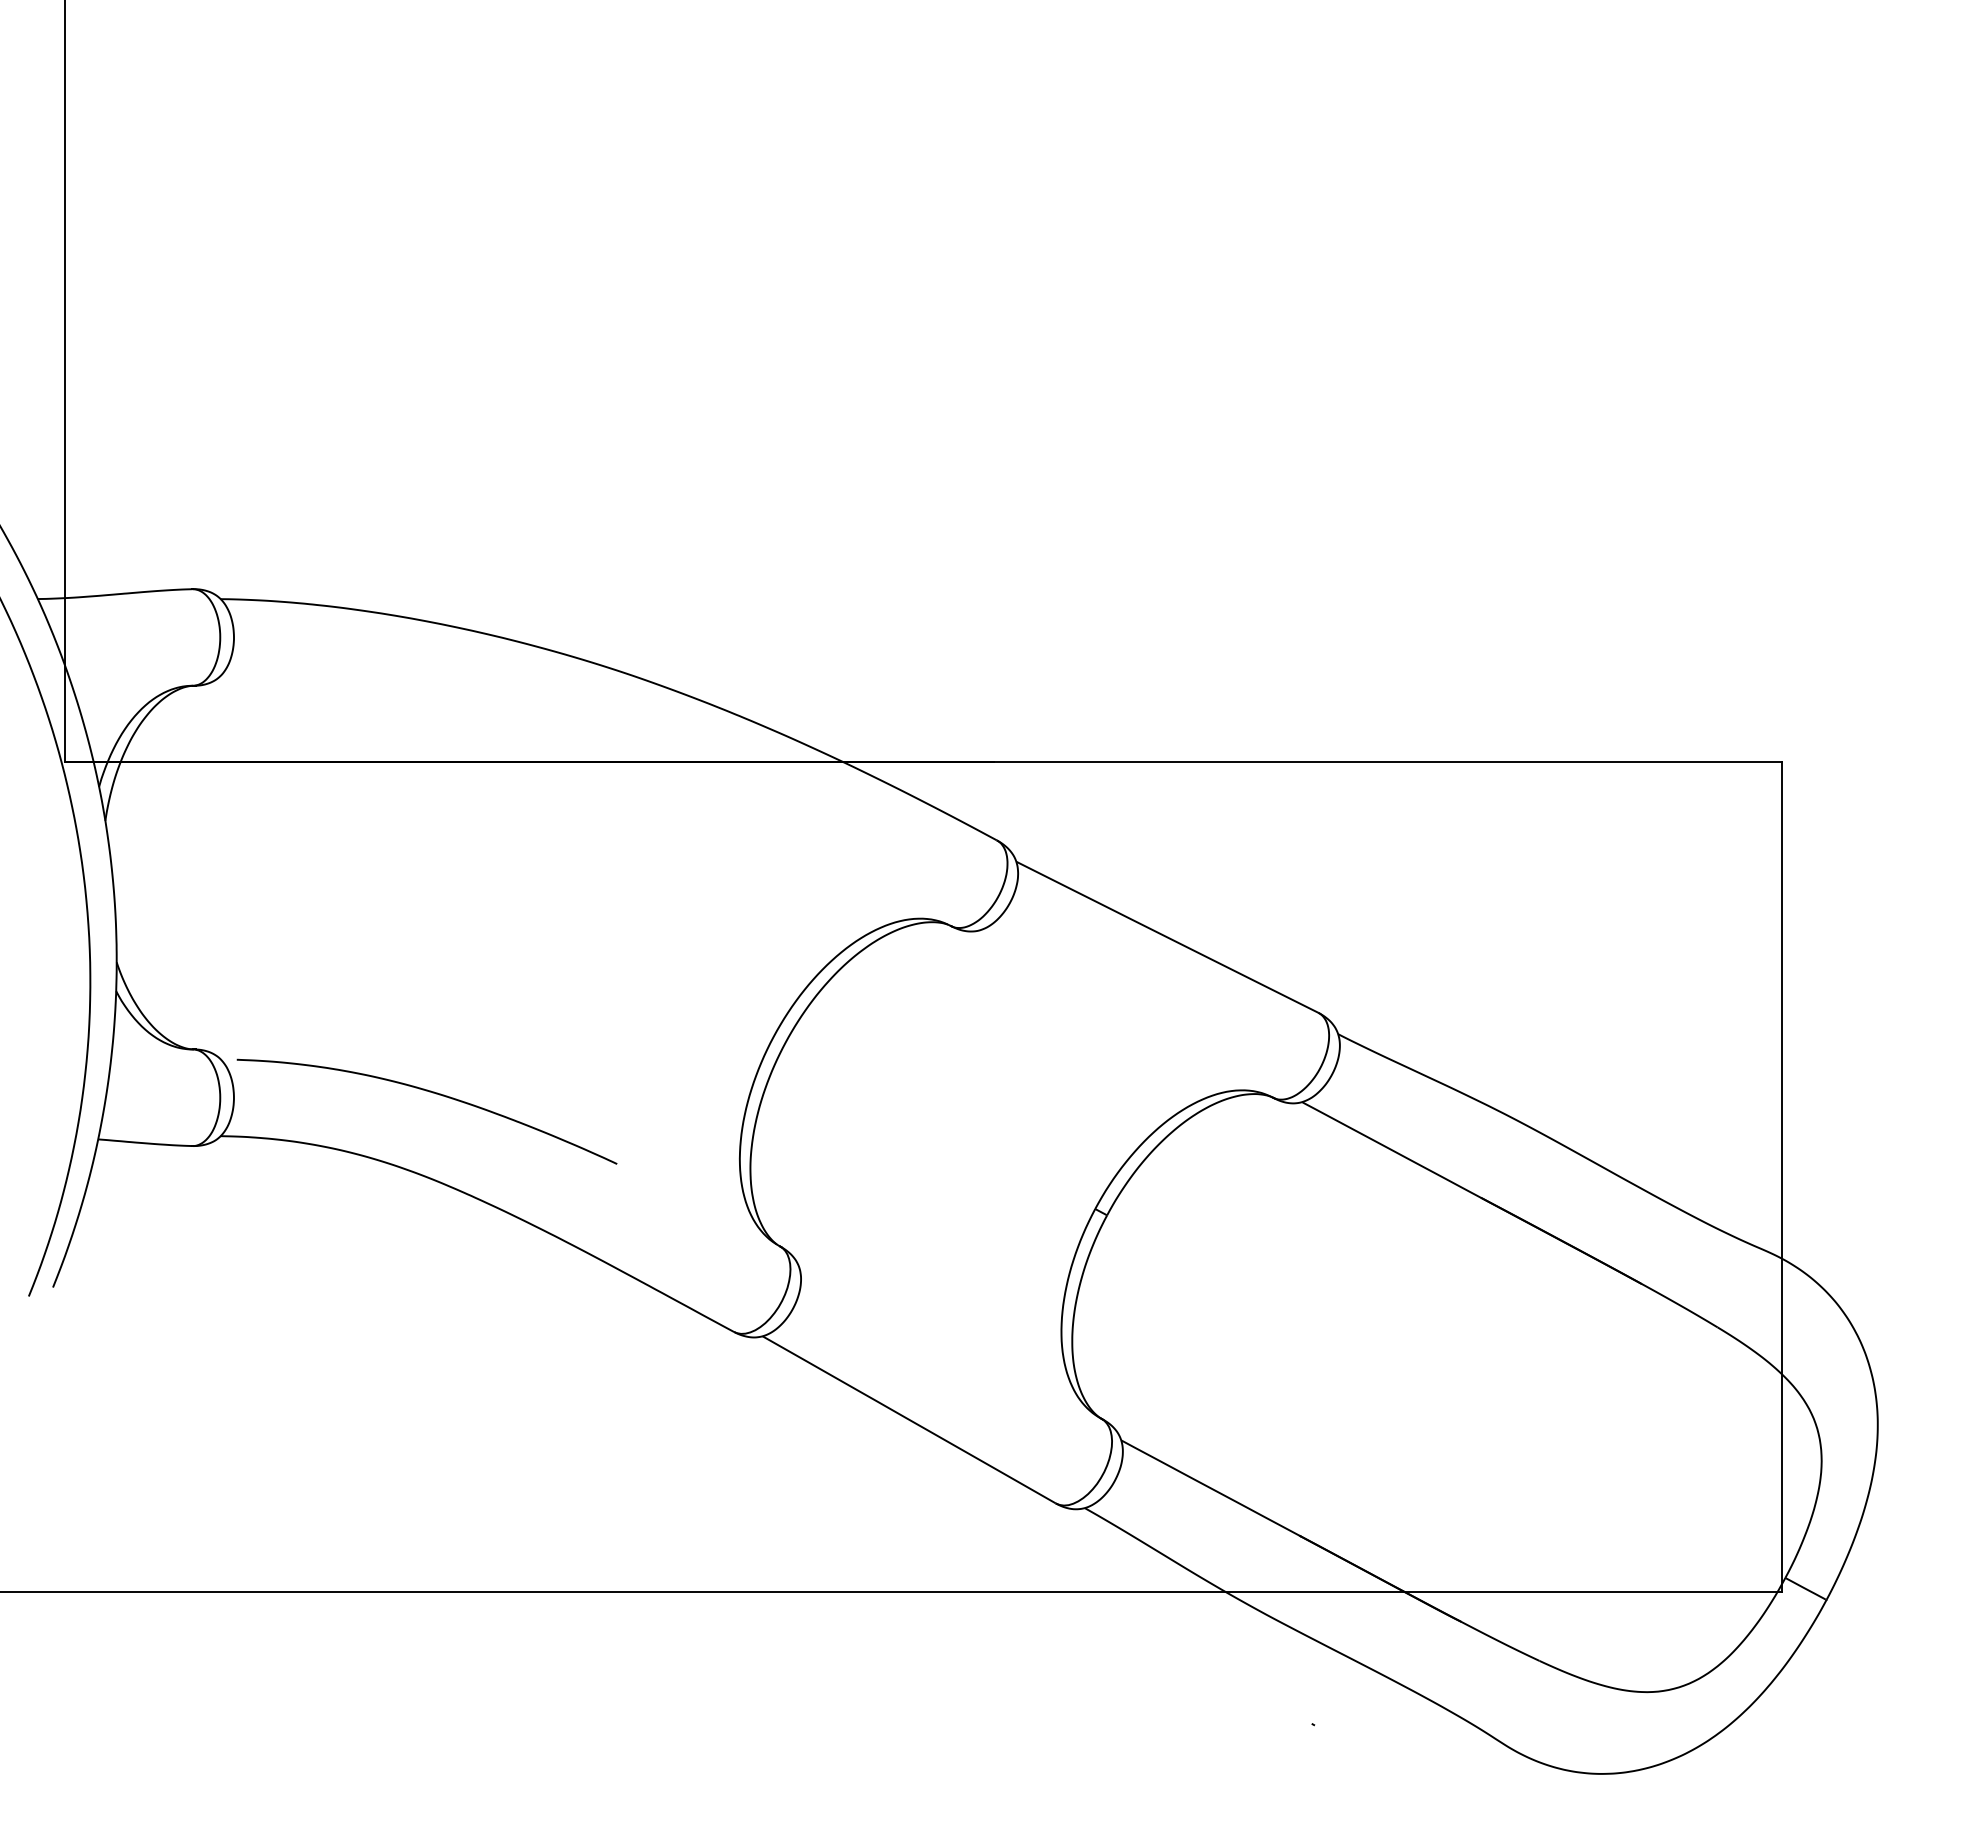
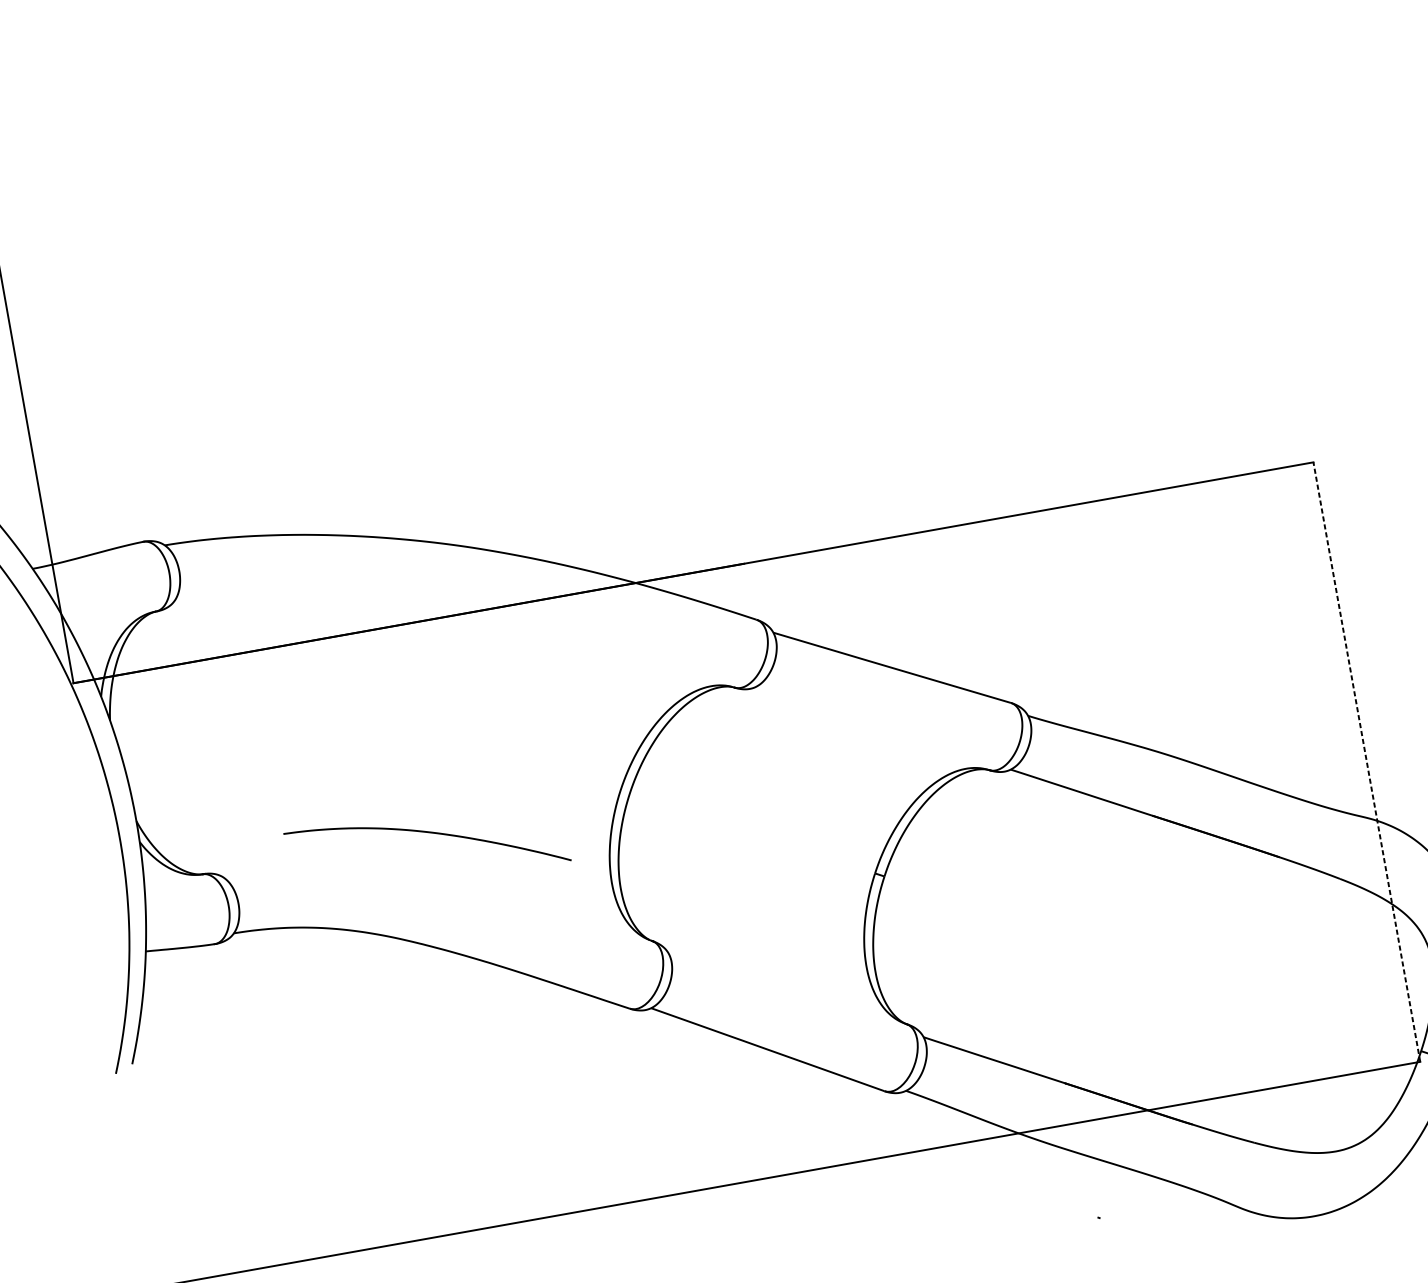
curve: (432, 1093) -> (429, 833), moved
line: (1781, 1177) -> (1366, 762), solid -> dashed

